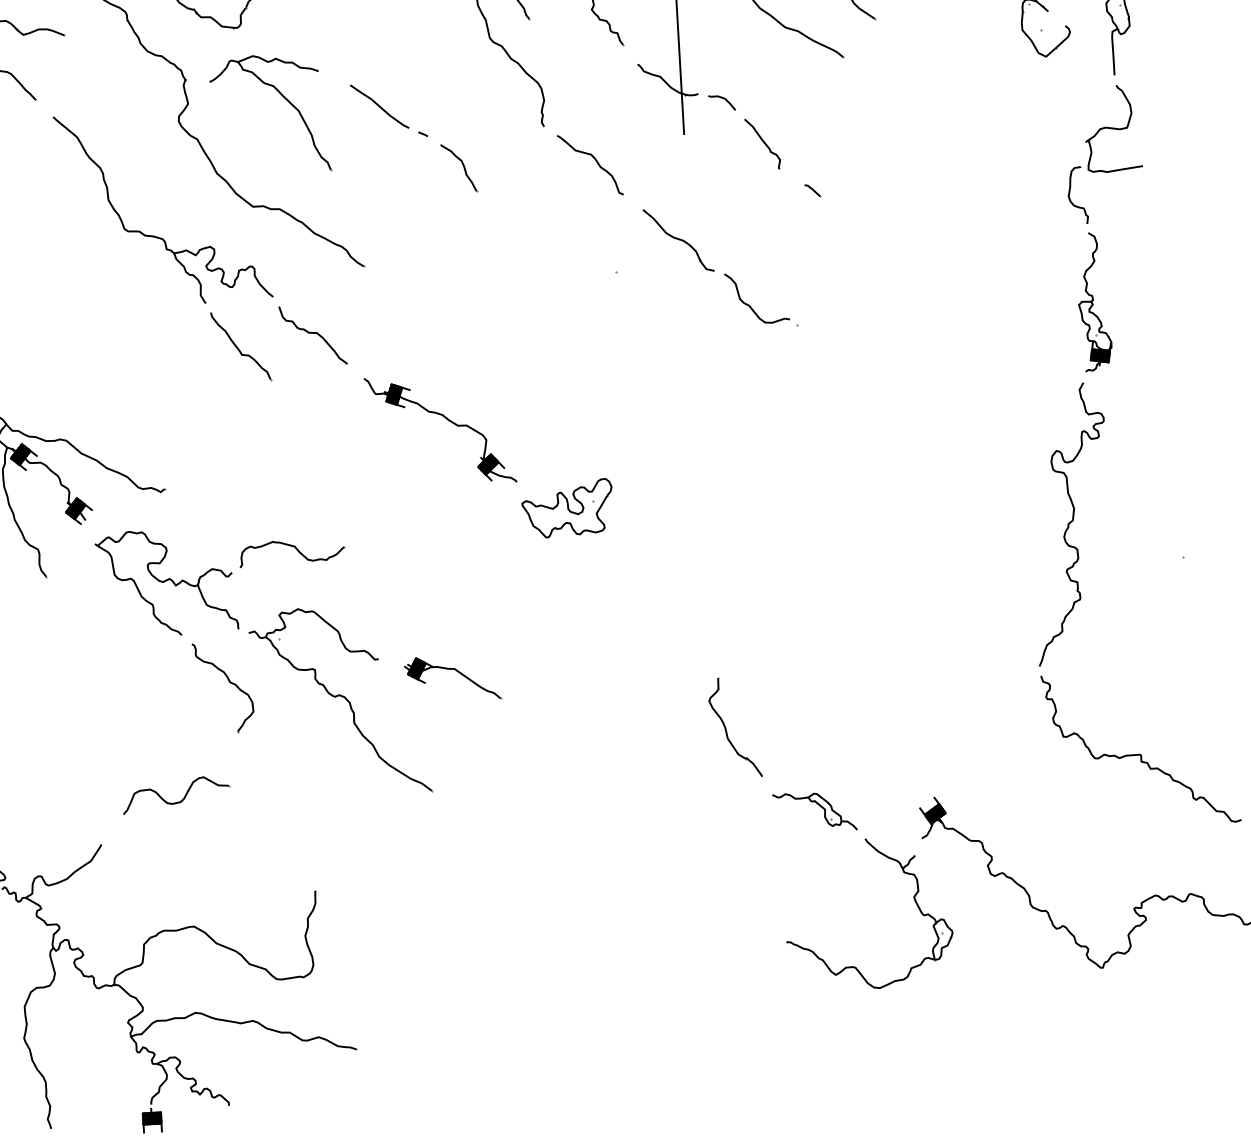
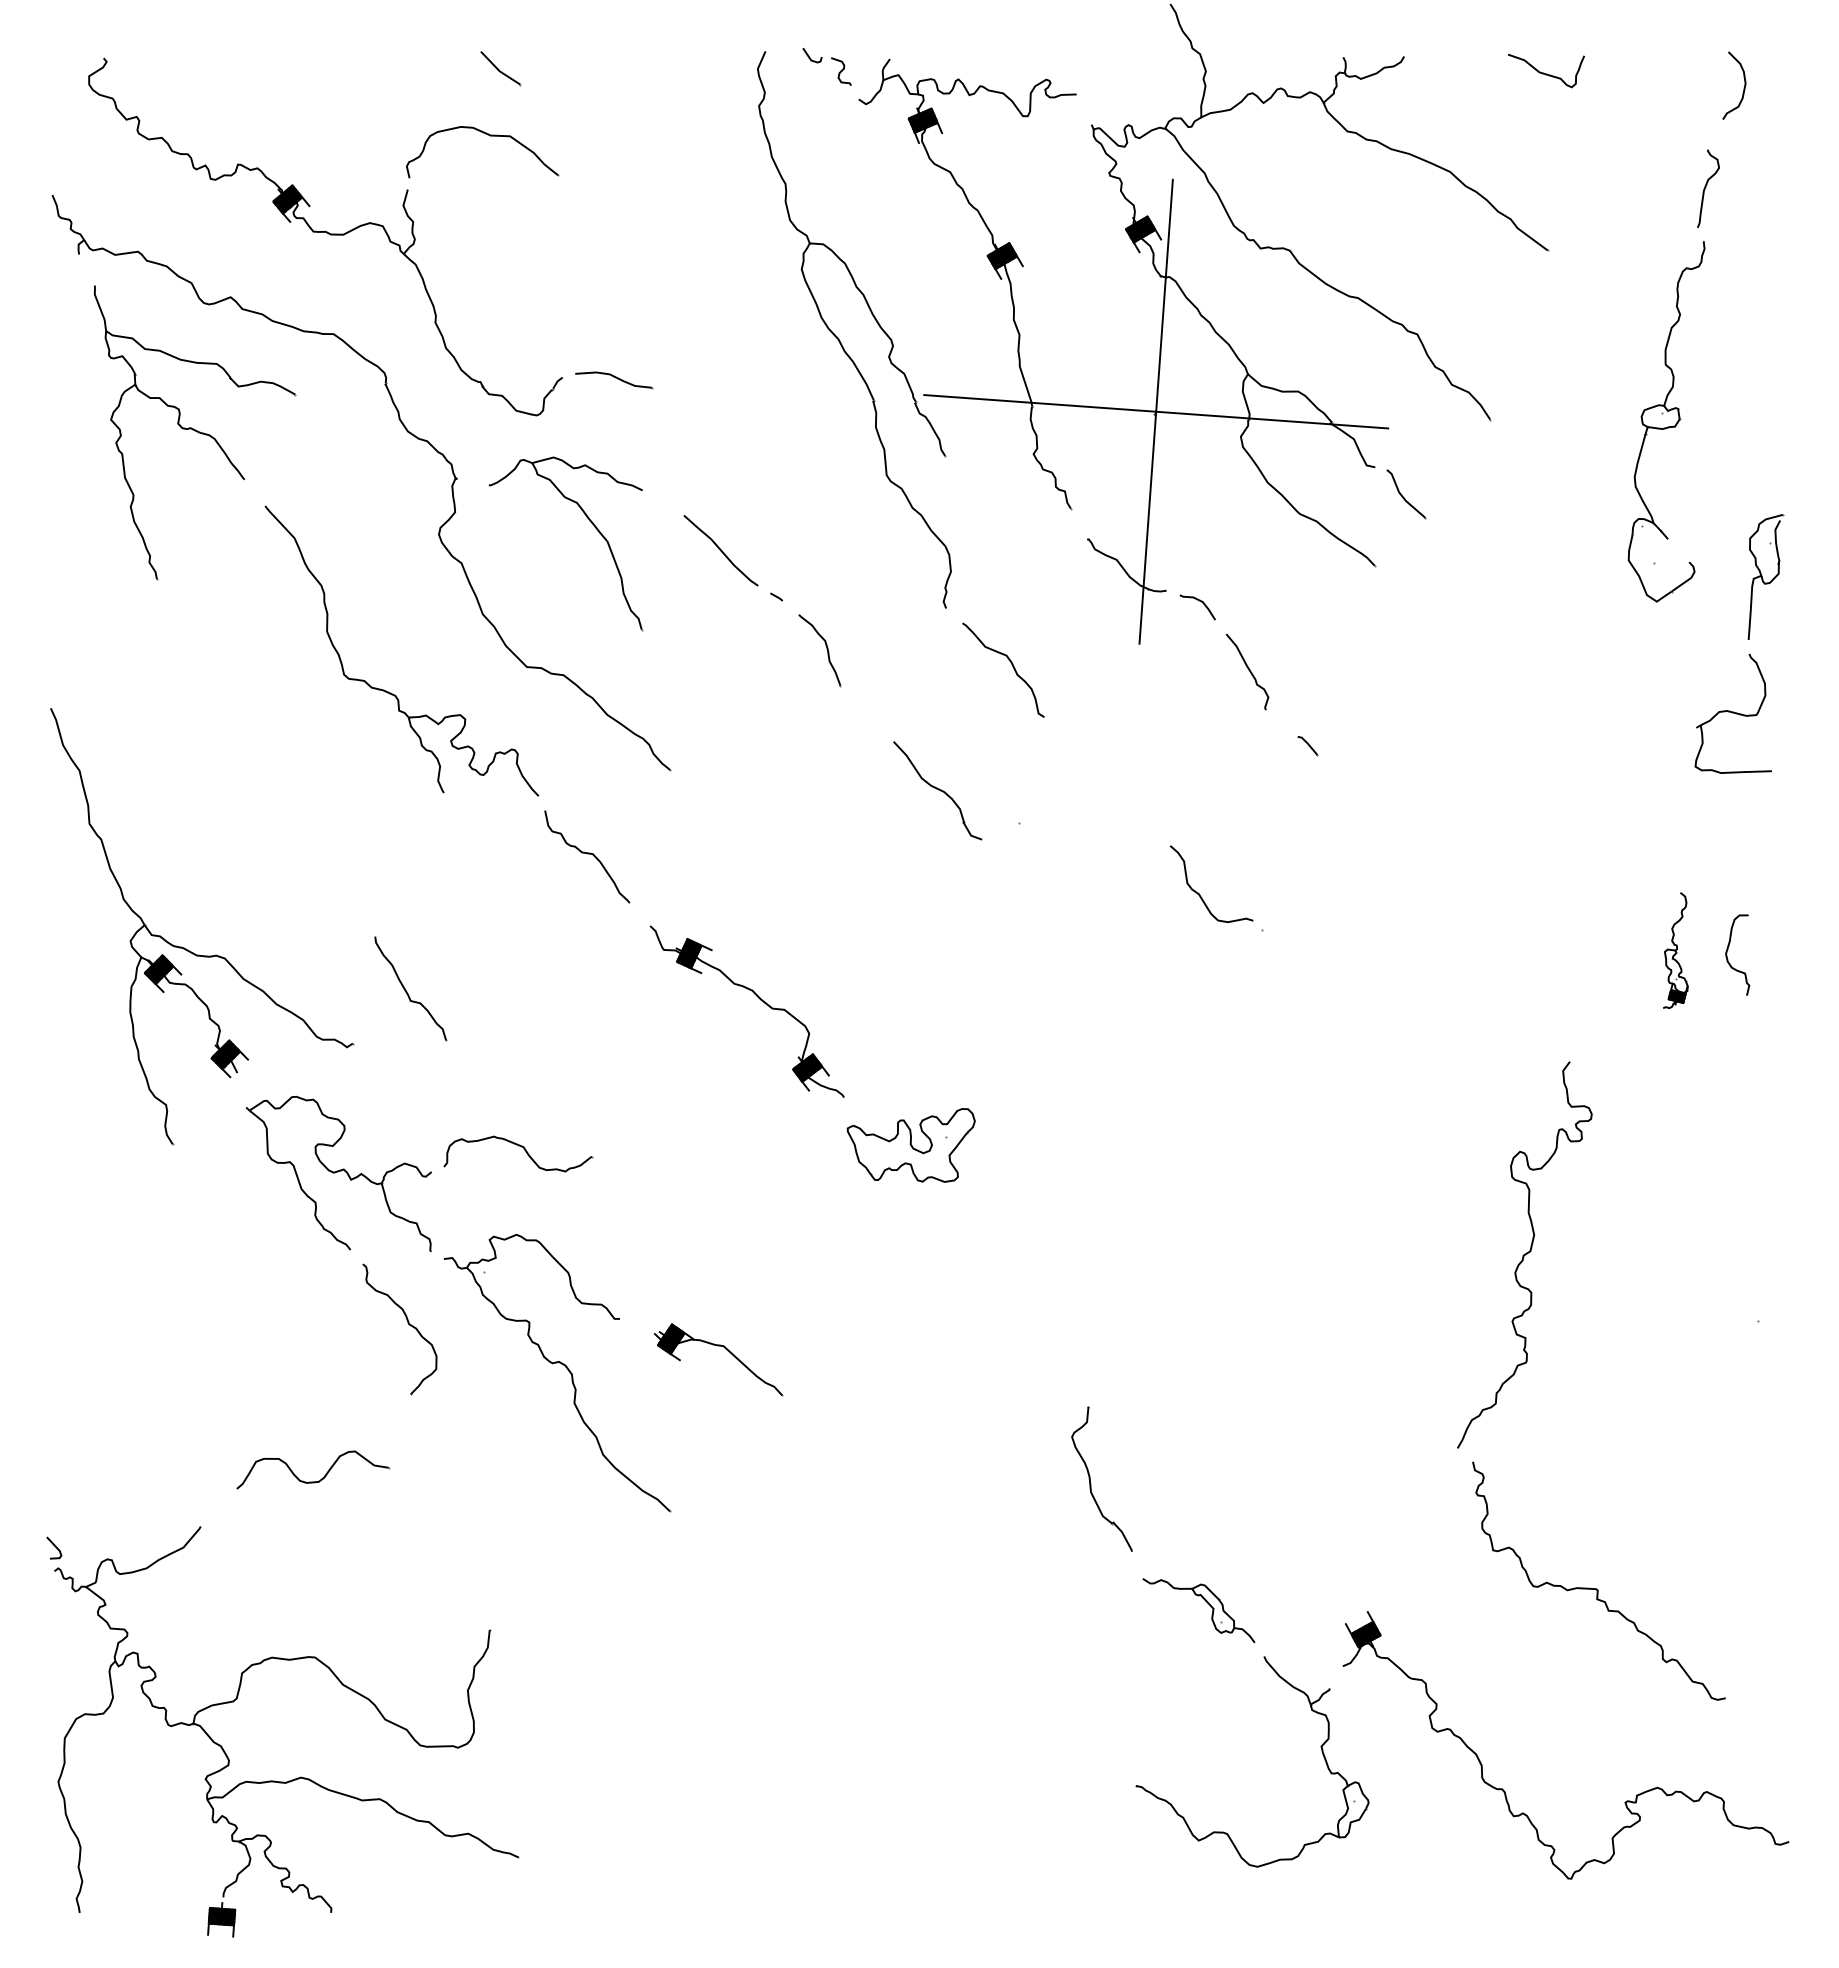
curve: (1069, 195) -> (1727, 953), moved
part: (678, 240) -> (937, 790), moved
part: (1091, 301) -> (1675, 950), size x0.6
part: (240, 346) -> (410, 988), moved
curve: (1069, 523) -> (1524, 1254), moved
curve: (1140, 754) -> (1597, 1588), moved

